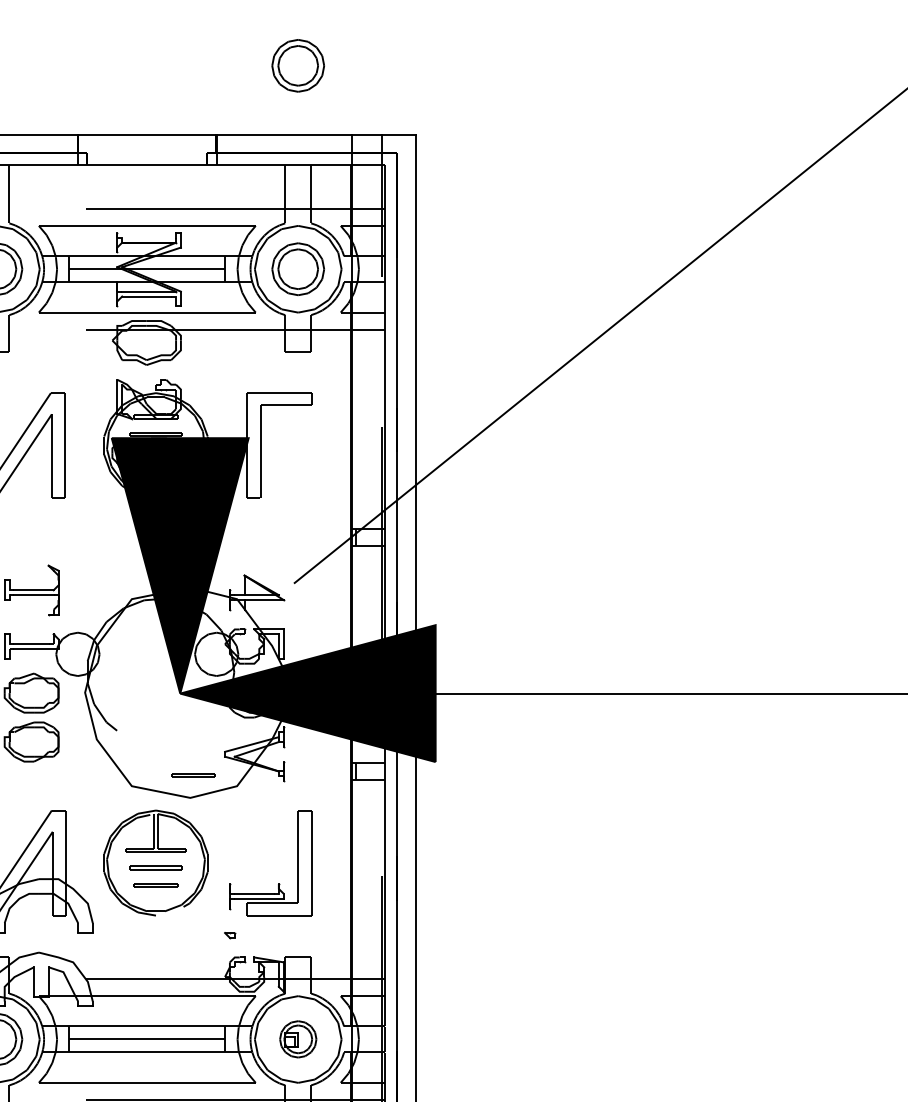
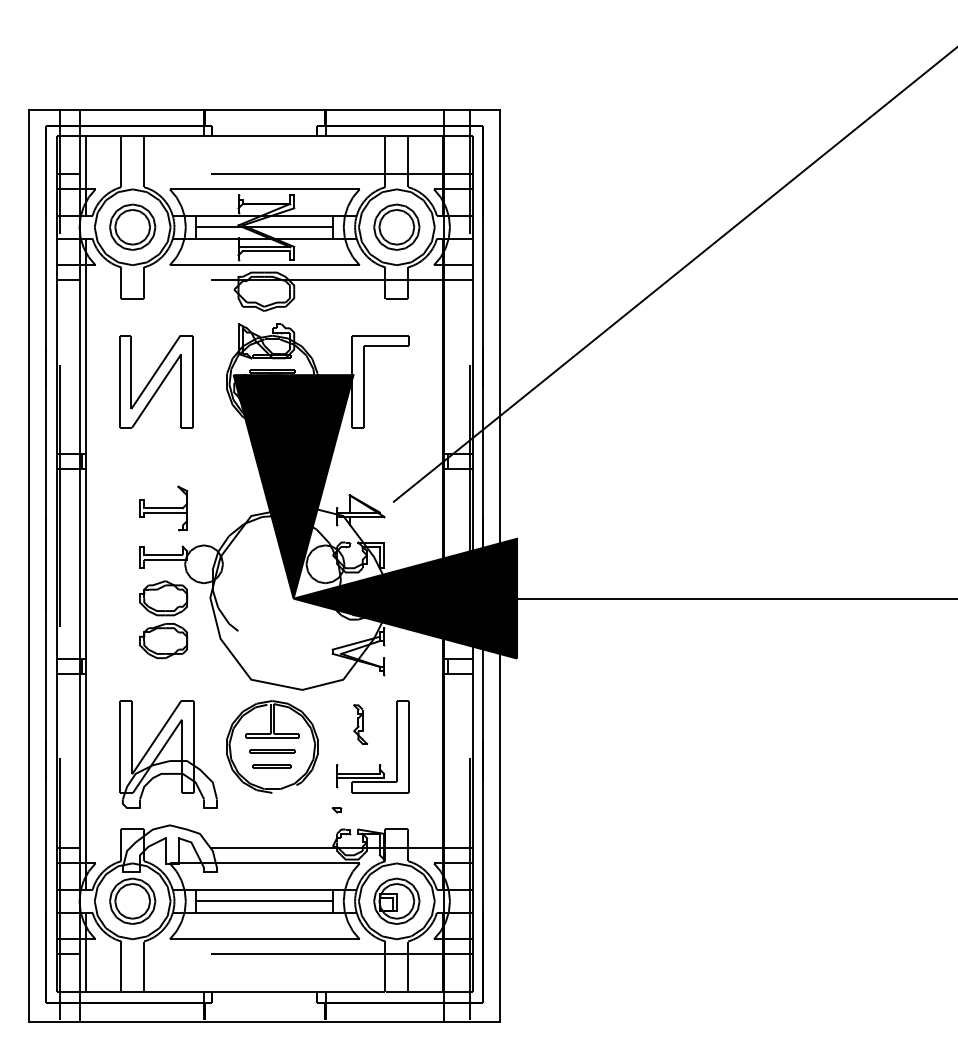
part: (297, 64) -> (396, 48), removed
line: (192, 774) -> (304, 669), removed
part: (256, 837) -> (360, 724), added
part: (297, 1038) -> (396, 900), size x1.43

